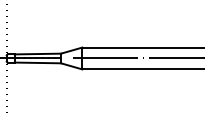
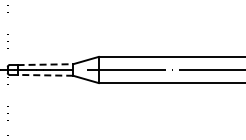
line: (37, 53) -> (45, 64), solid -> dashed
line: (37, 63) -> (45, 75), solid -> dashed

